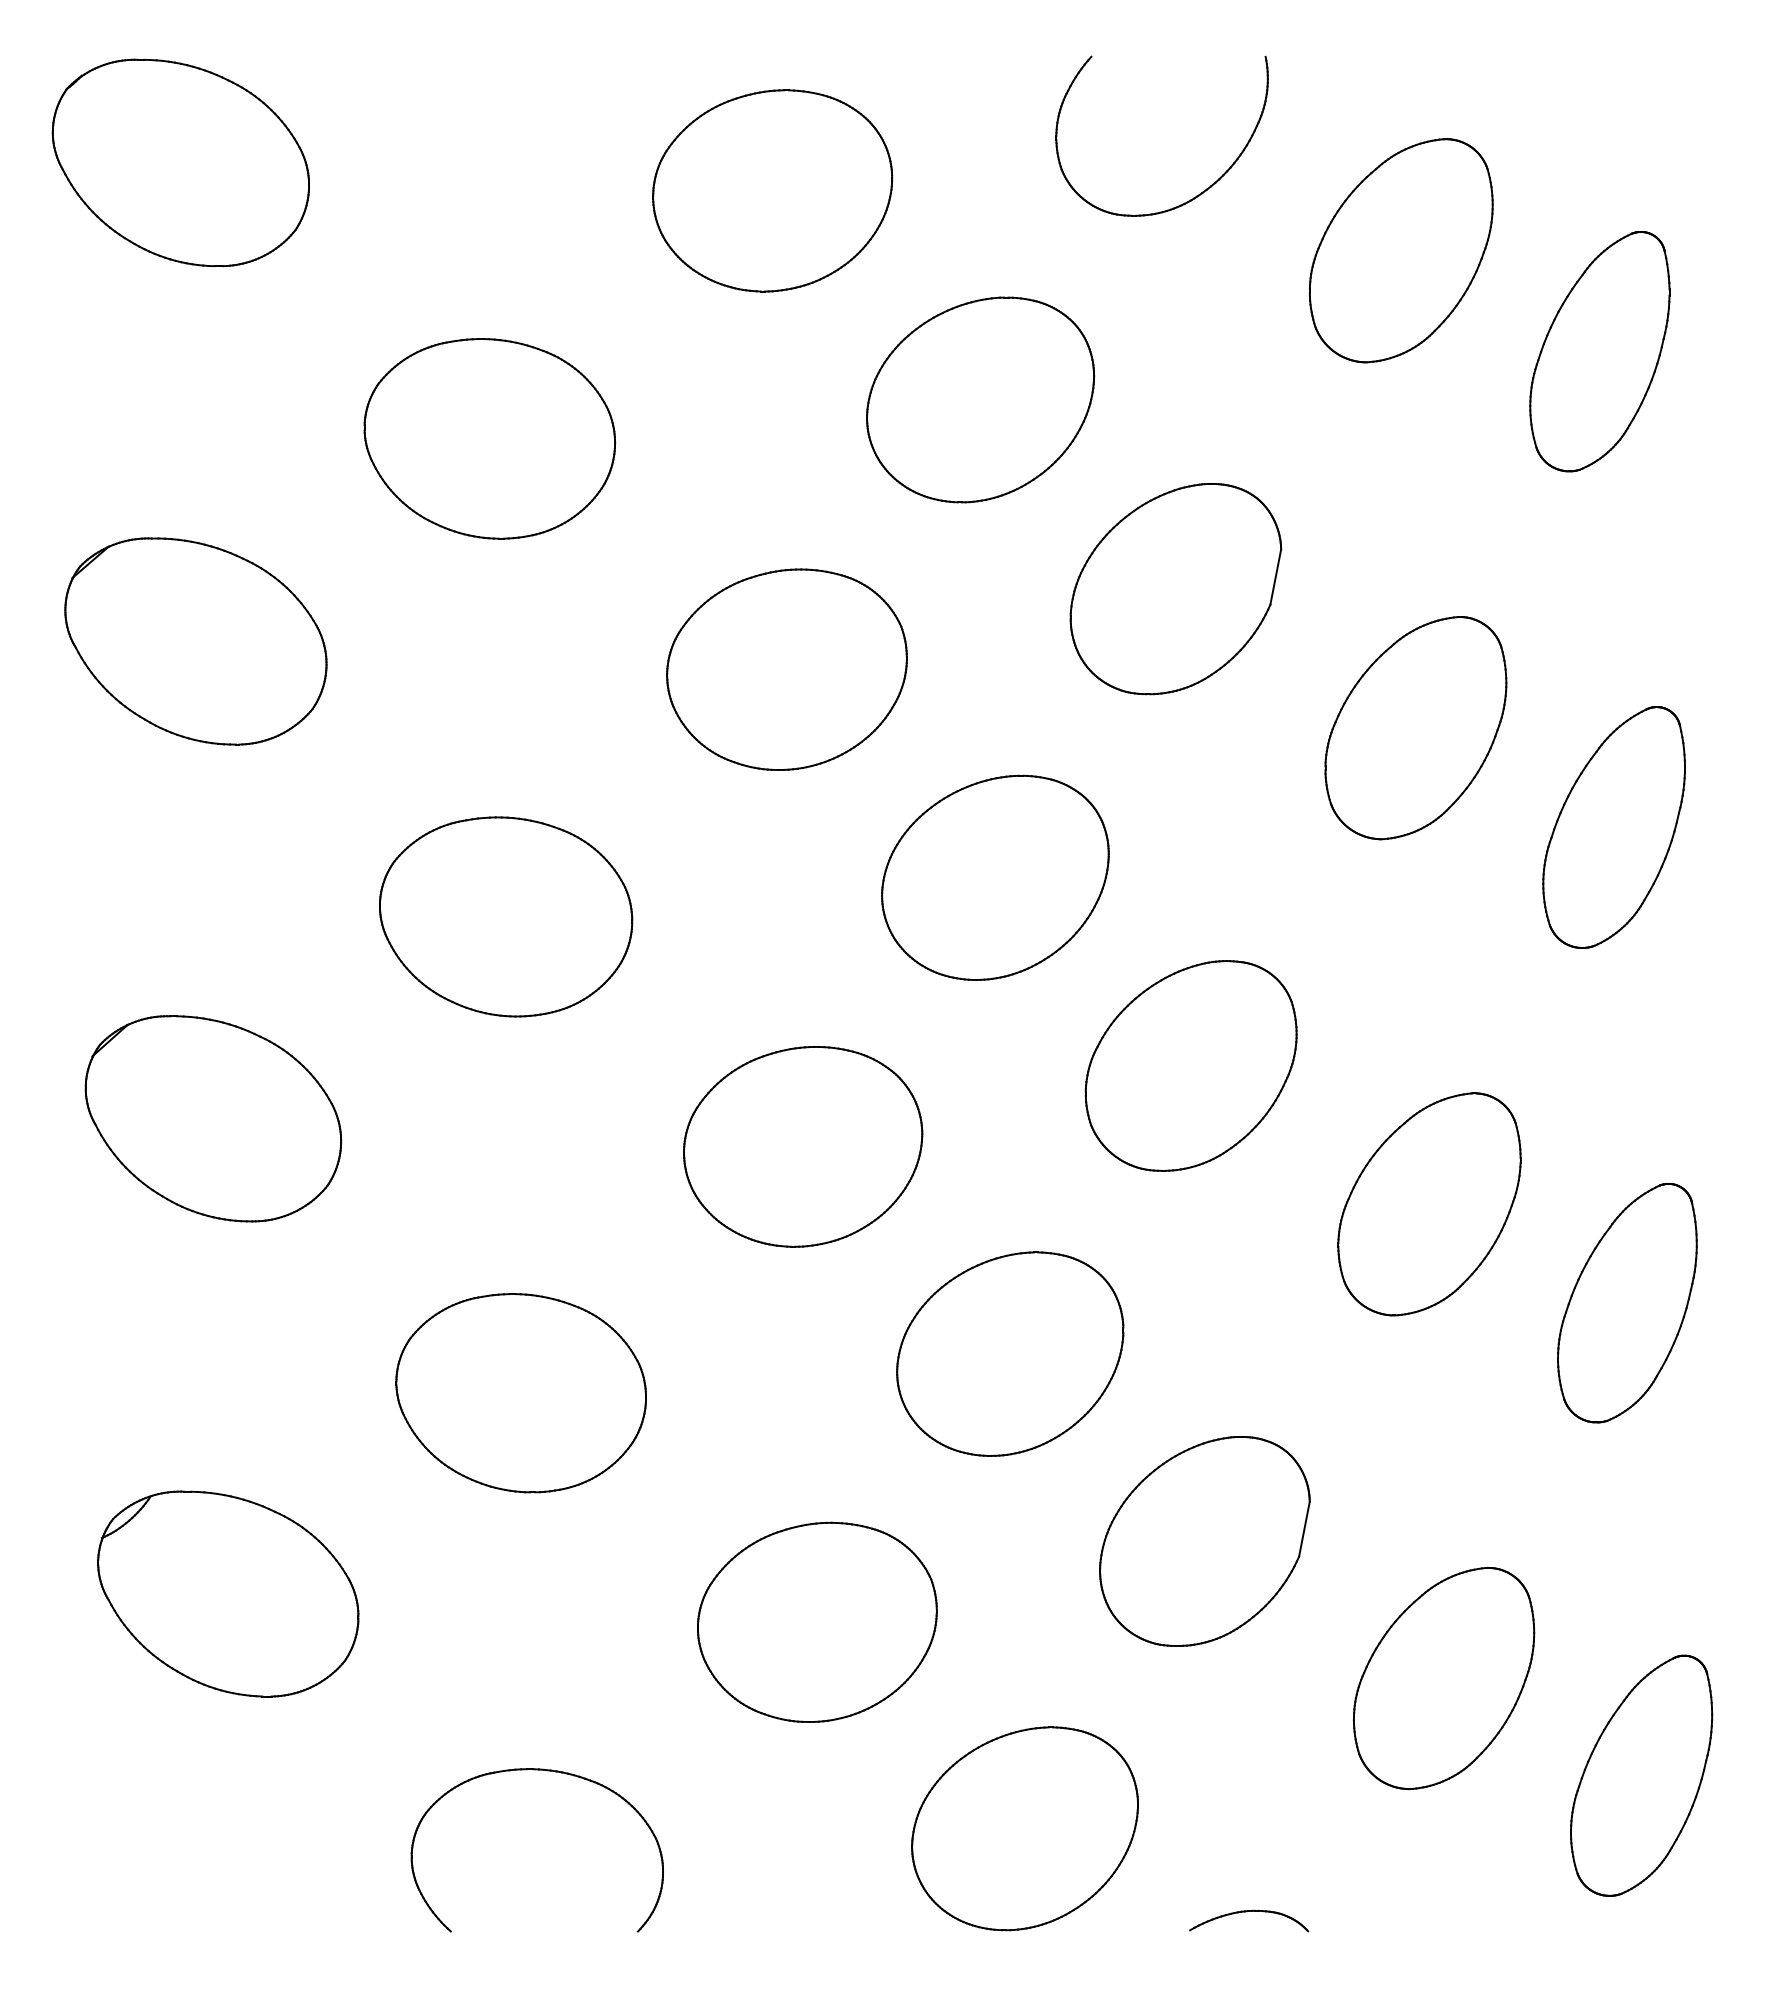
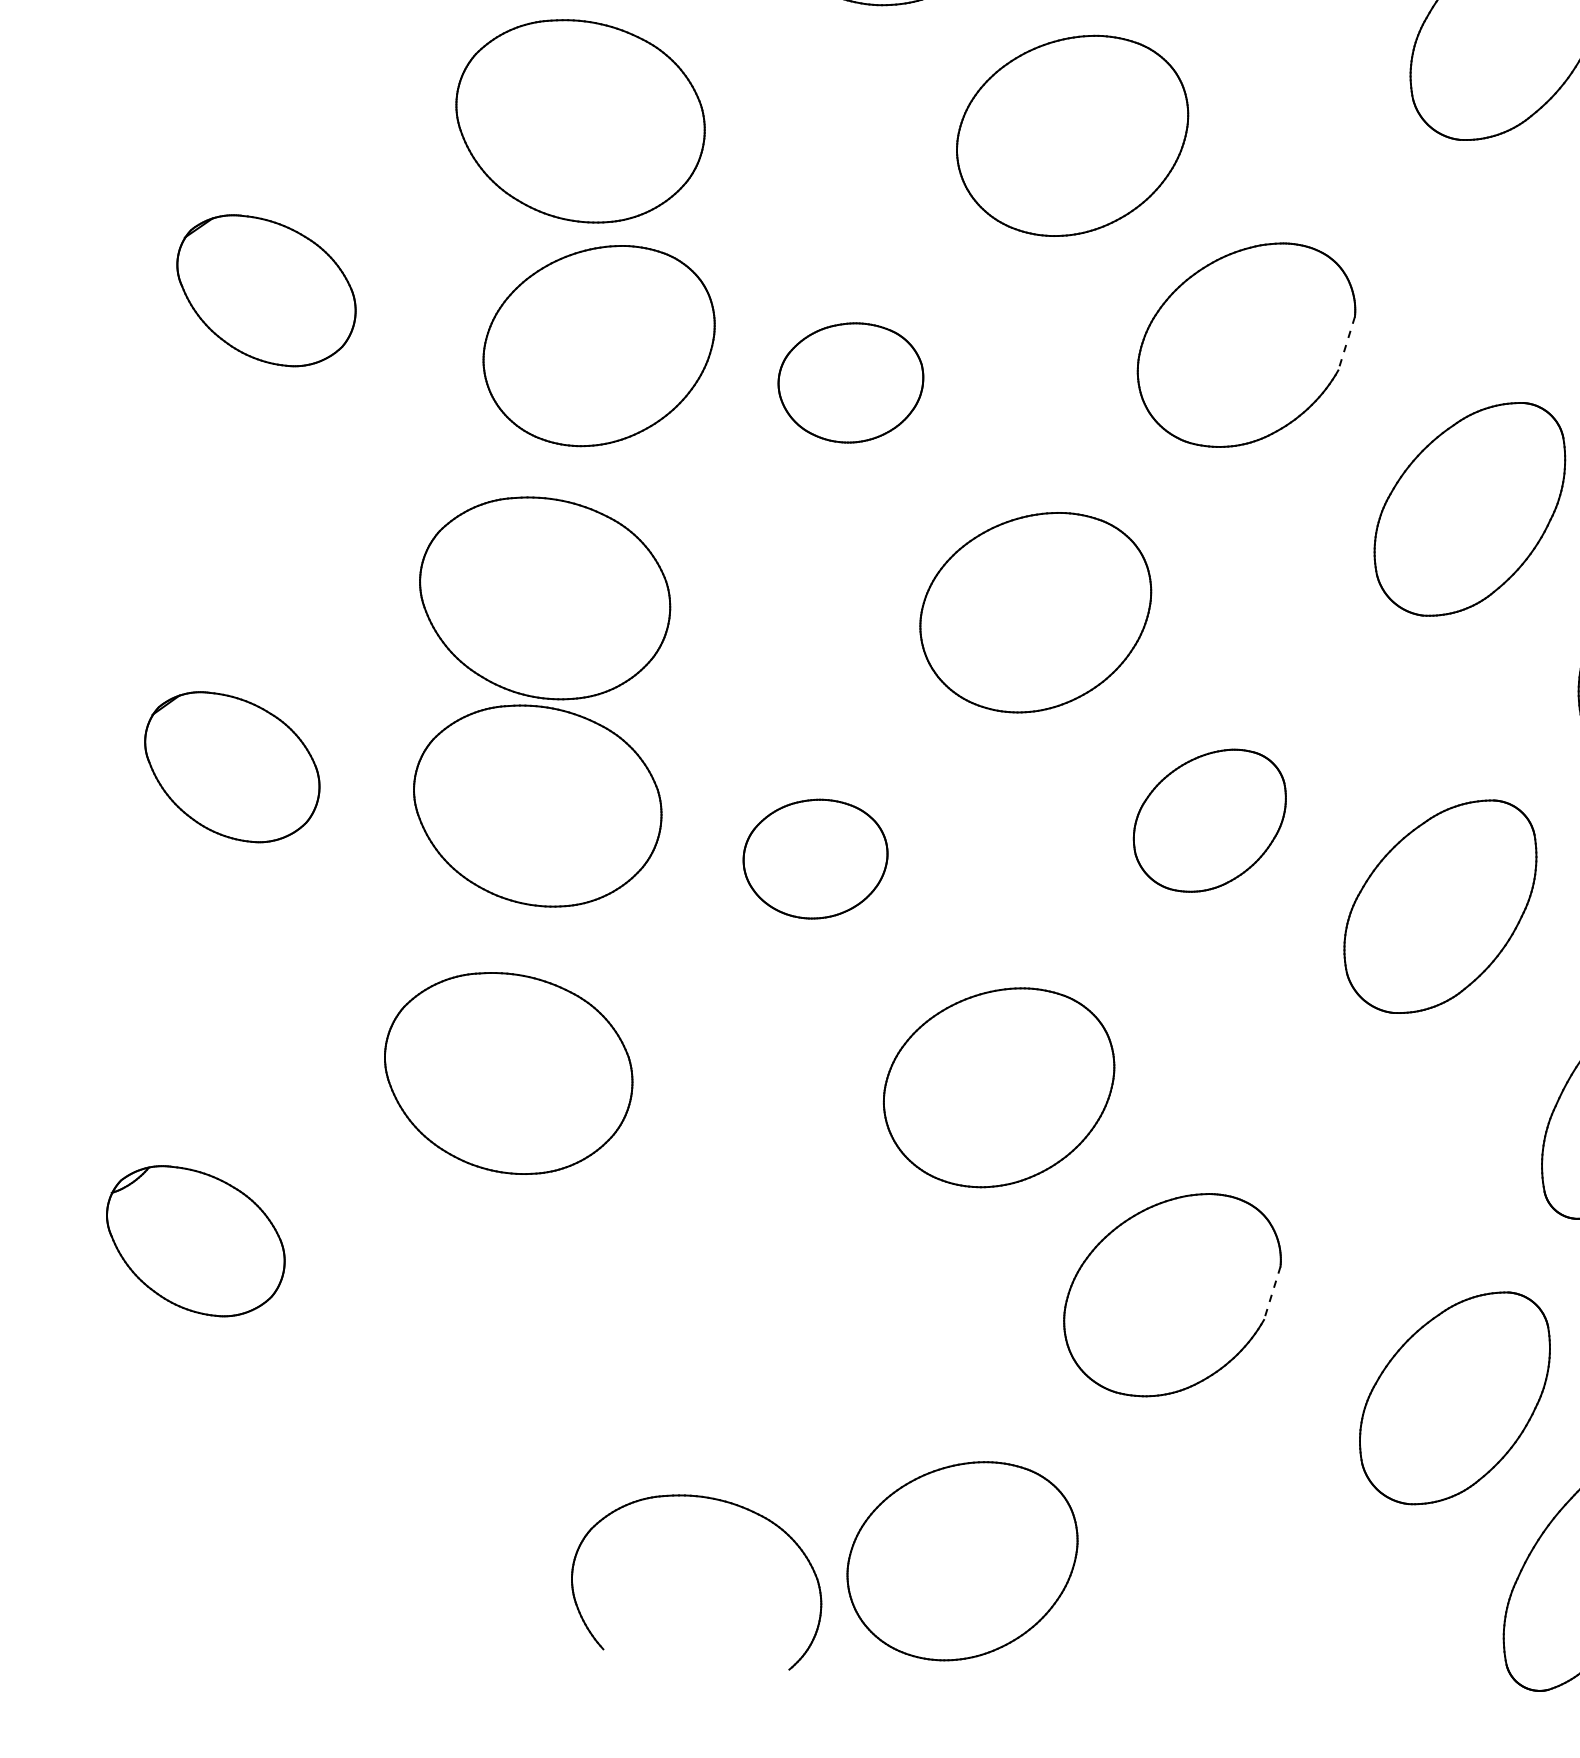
line: (1275, 577) -> (1346, 343), solid -> dashed
part: (195, 641) -> (265, 290), size x0.7
part: (532, 659) -> (598, 345), added
part: (786, 669) -> (850, 382), size x0.6
part: (1190, 1065) -> (1209, 819), size x0.7
part: (213, 1118) -> (232, 767), size x0.7
part: (520, 1124) -> (536, 806), added
part: (803, 1146) -> (815, 858), size x0.6
part: (1429, 1204) -> (1440, 906), moved
line: (1304, 1529) -> (1272, 1293), solid -> dashed
part: (228, 1593) -> (195, 1240), size x0.7
part: (817, 1621) -> (778, 1332), removed
part: (1444, 1678) -> (1455, 1397), moved
part: (547, 1771) -> (716, 1500), moved
part: (1247, 1912) -> (1174, 1668), removed

